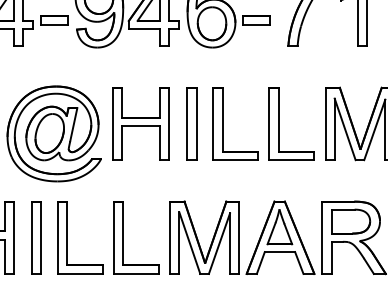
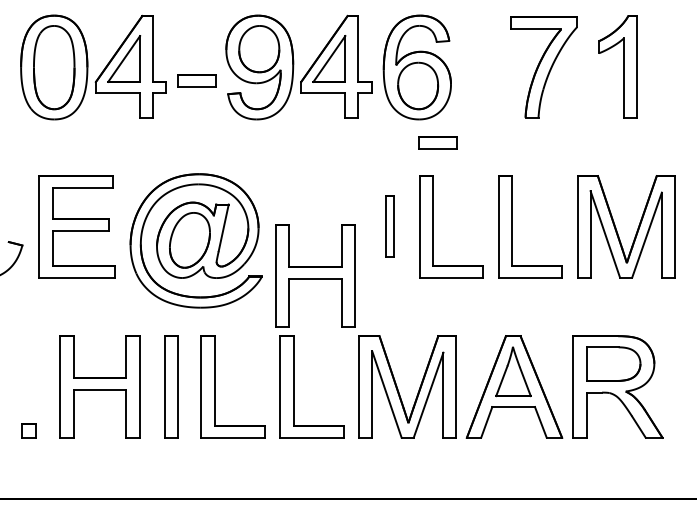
part: (256, 19) -> (437, 142), moved
part: (141, 123) -> (315, 275), moved
part: (191, 123) -> (389, 226), size x0.6

